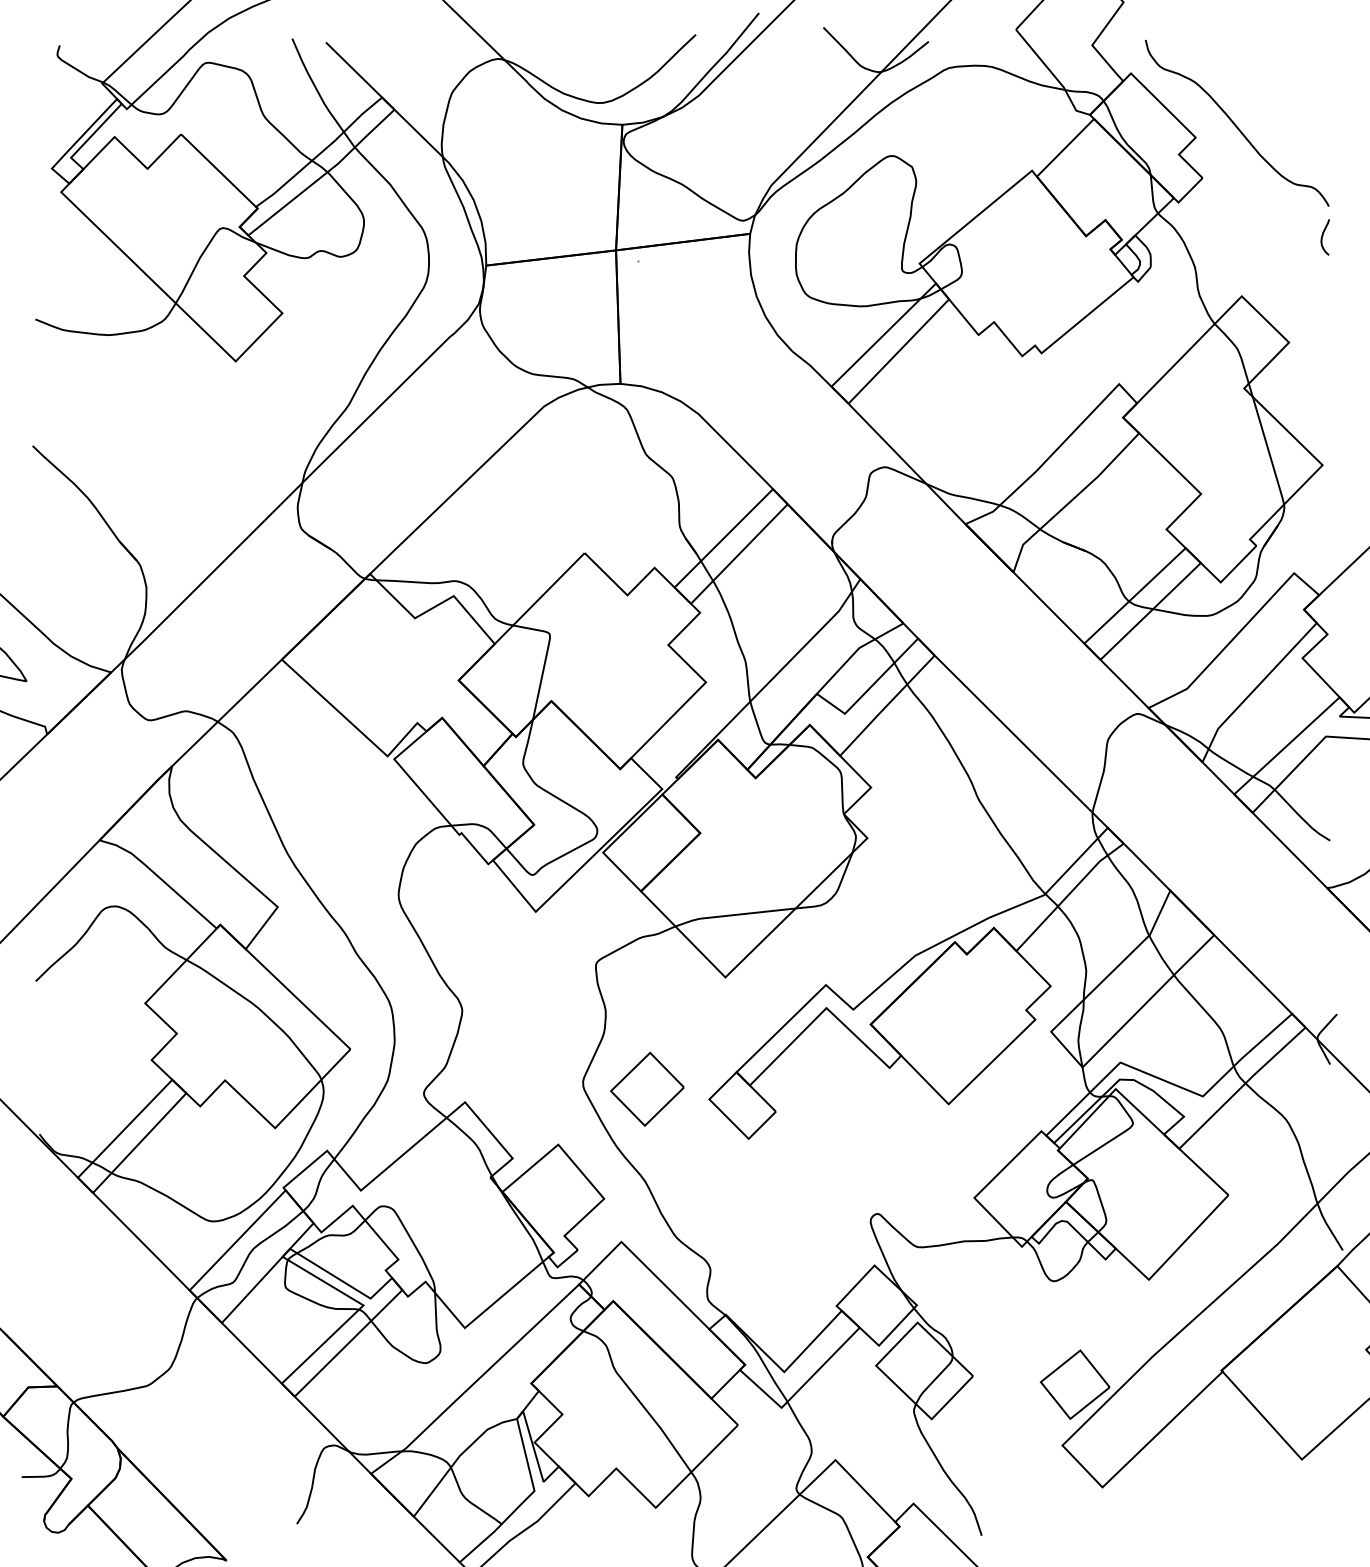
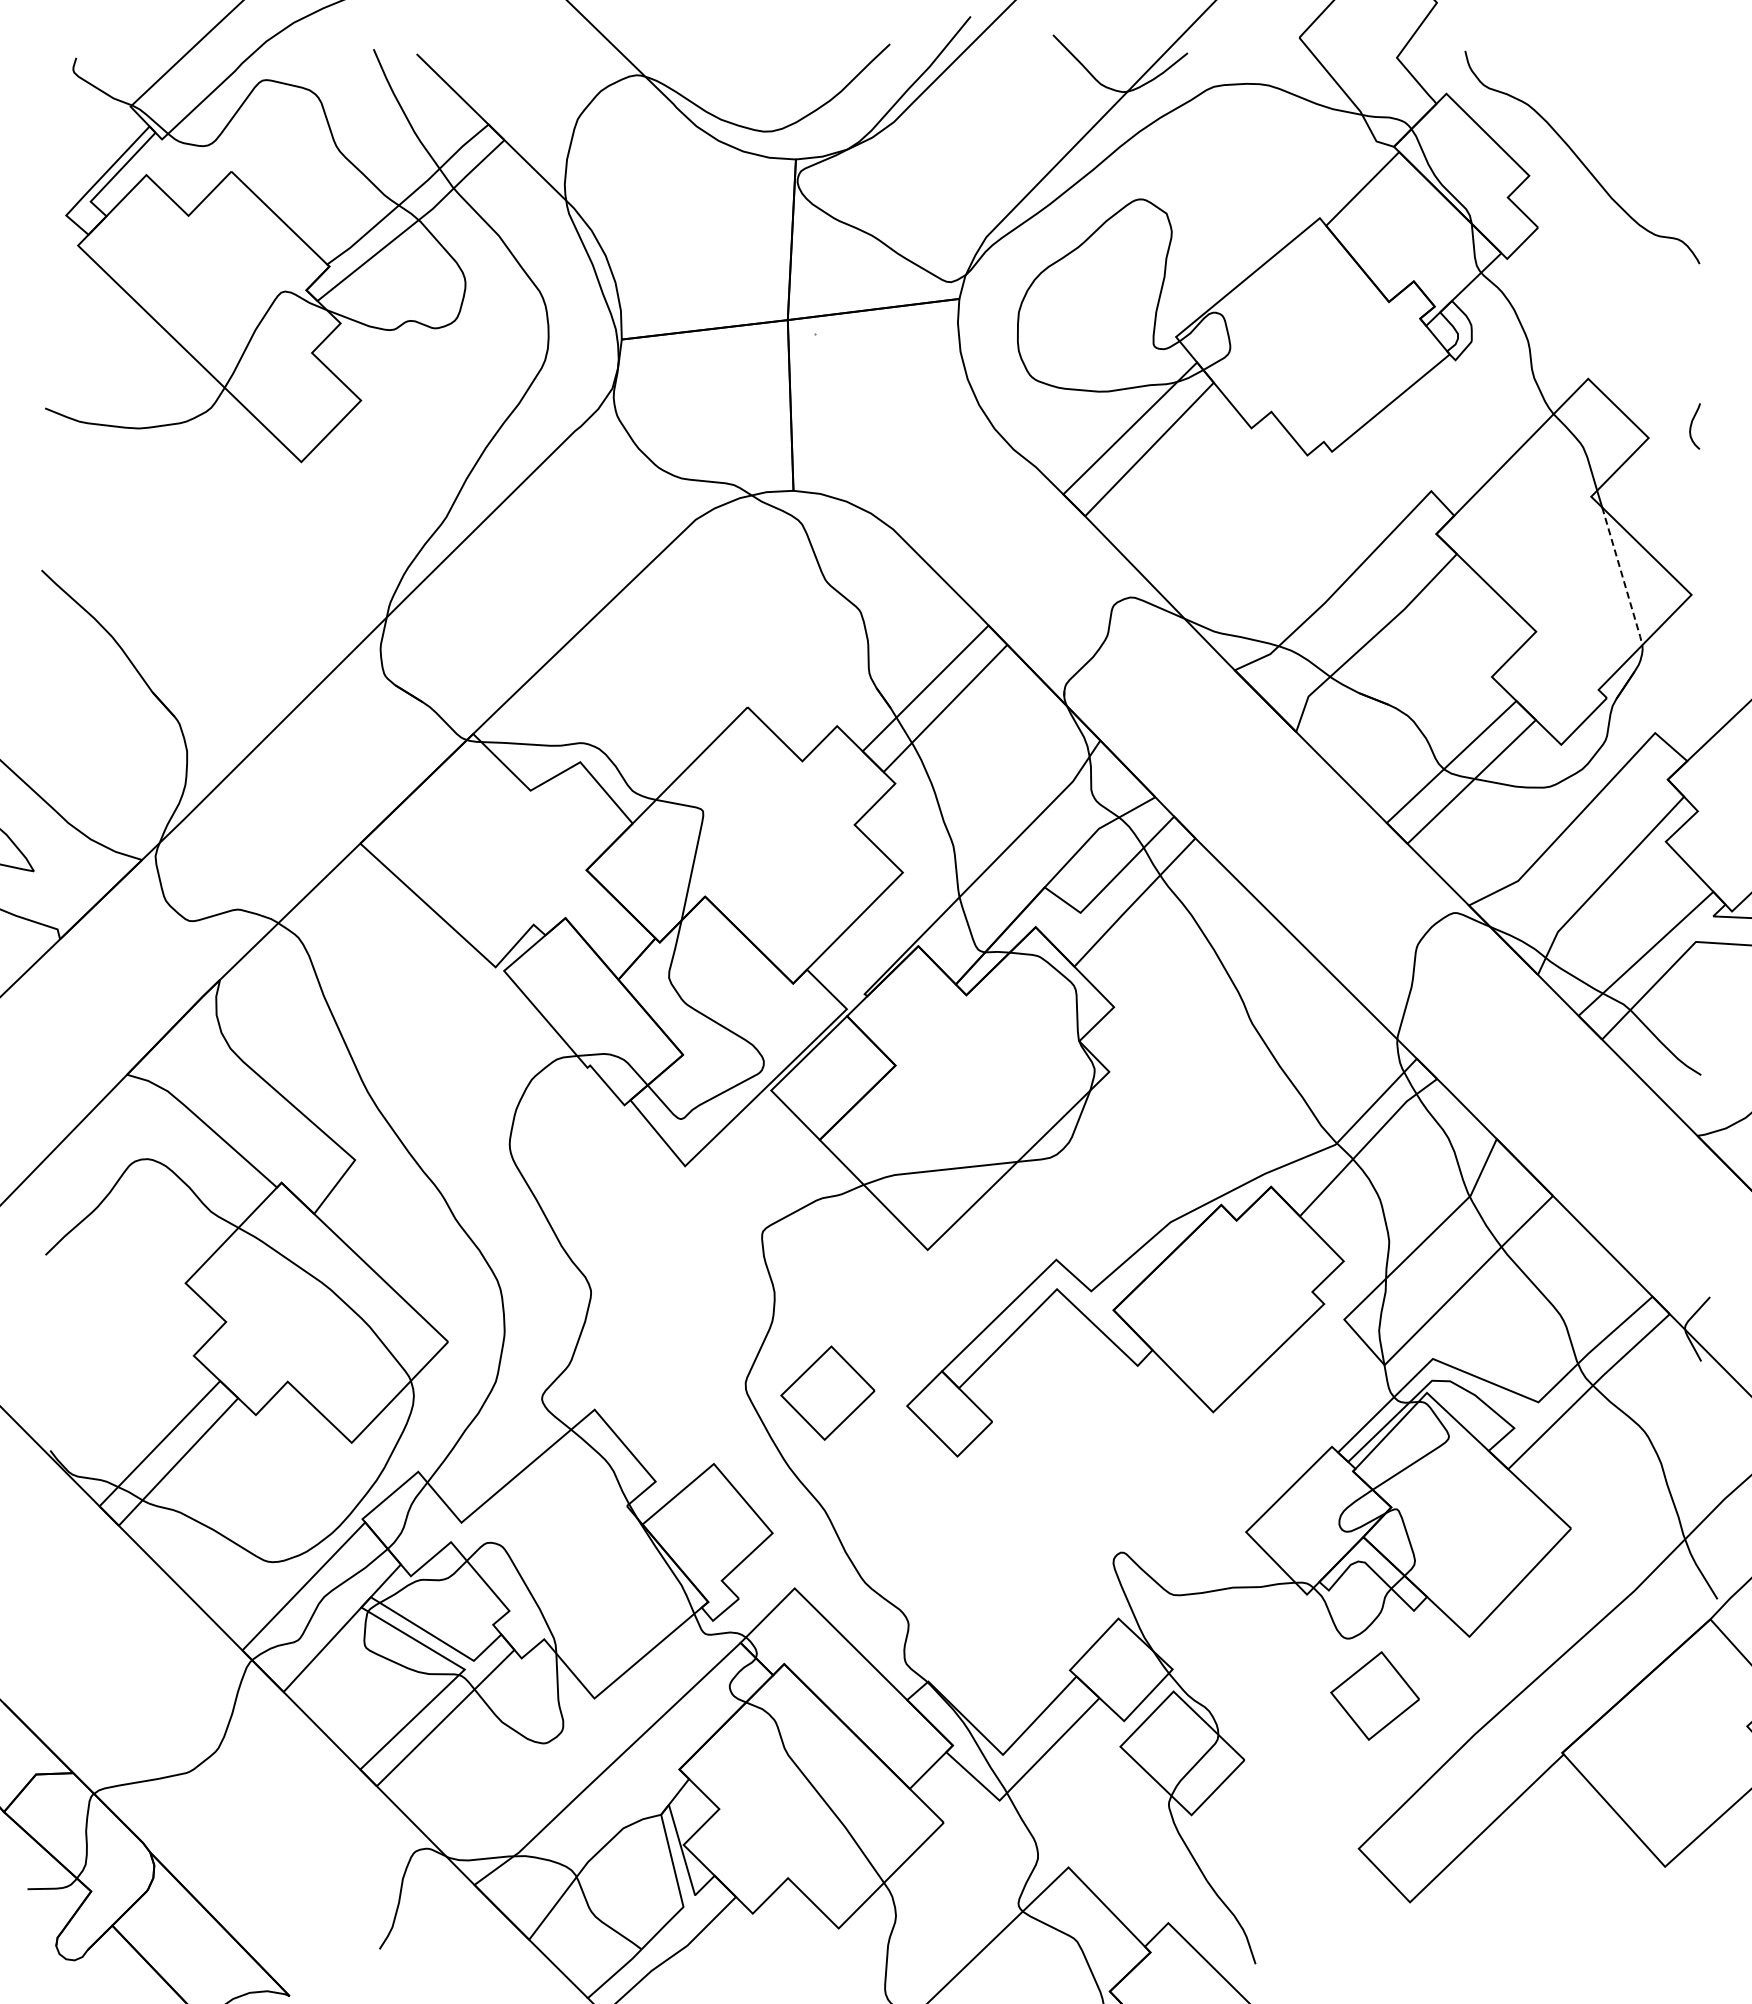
curve: (1323, 235) -> (1692, 424), moved
line: (1268, 451) -> (1622, 577), solid -> dashed
part: (1074, 1384) -> (1374, 1695), moved

